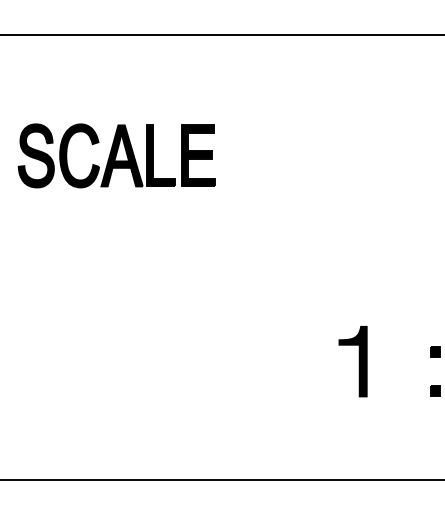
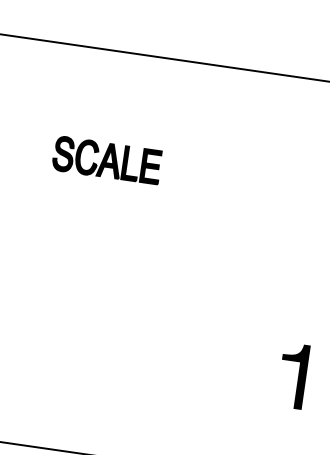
part: (116, 155) -> (107, 159), size x0.6

